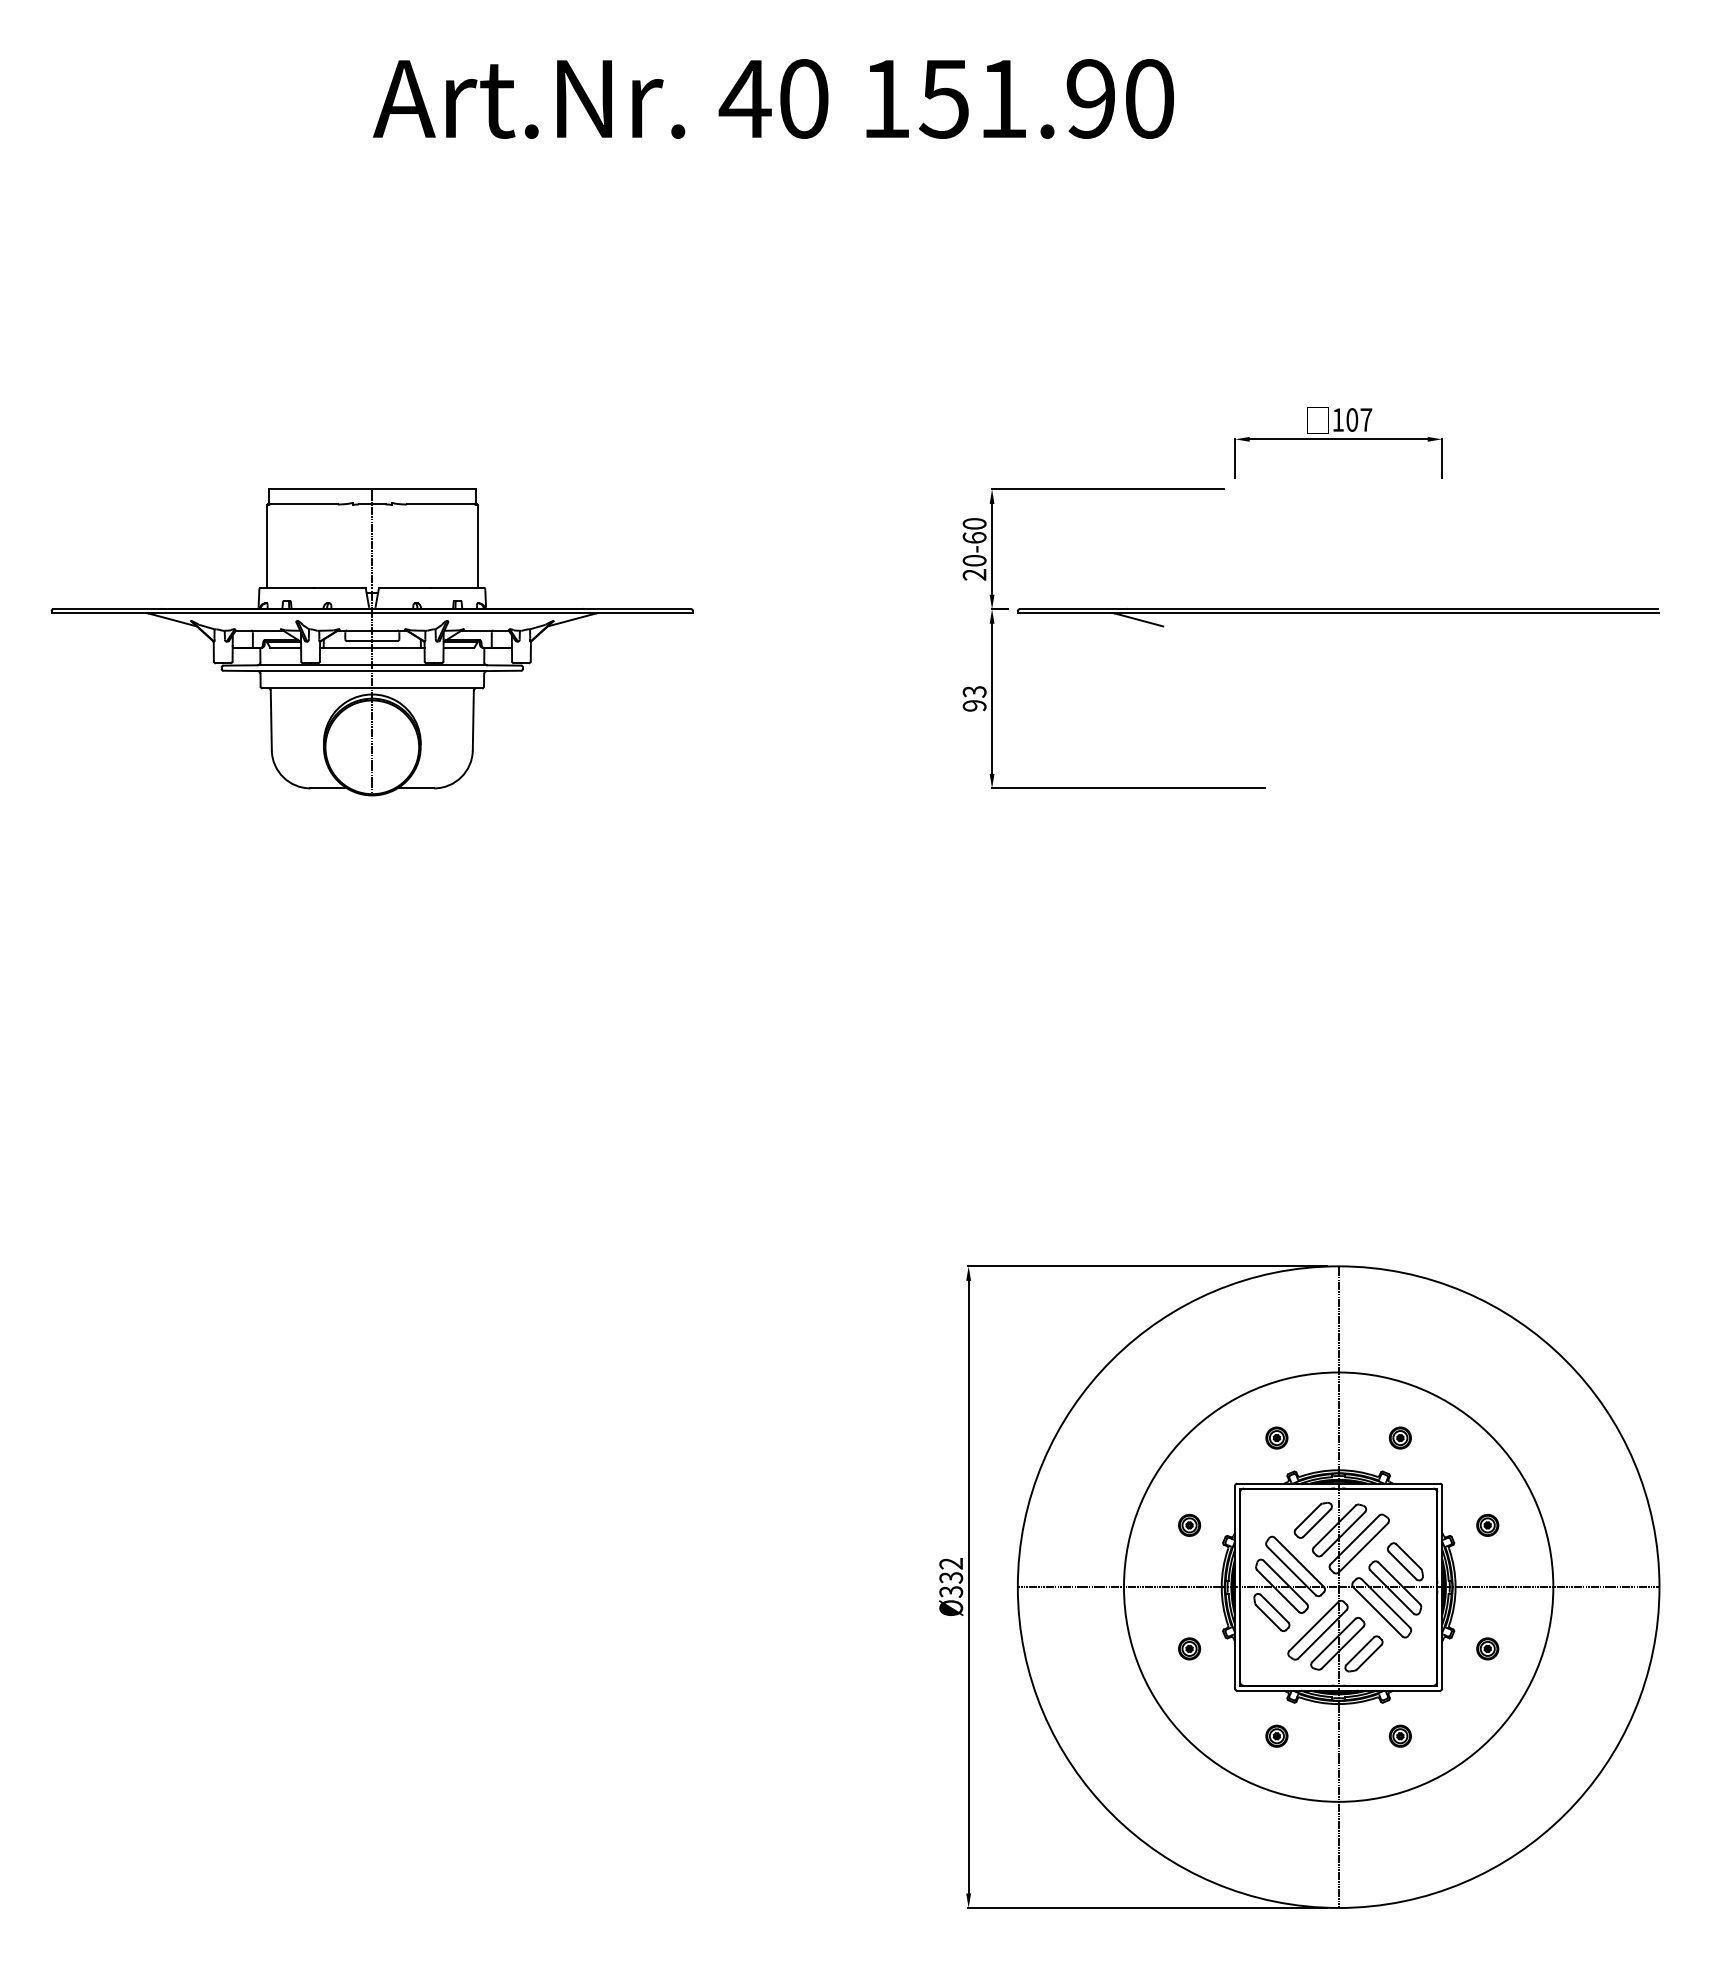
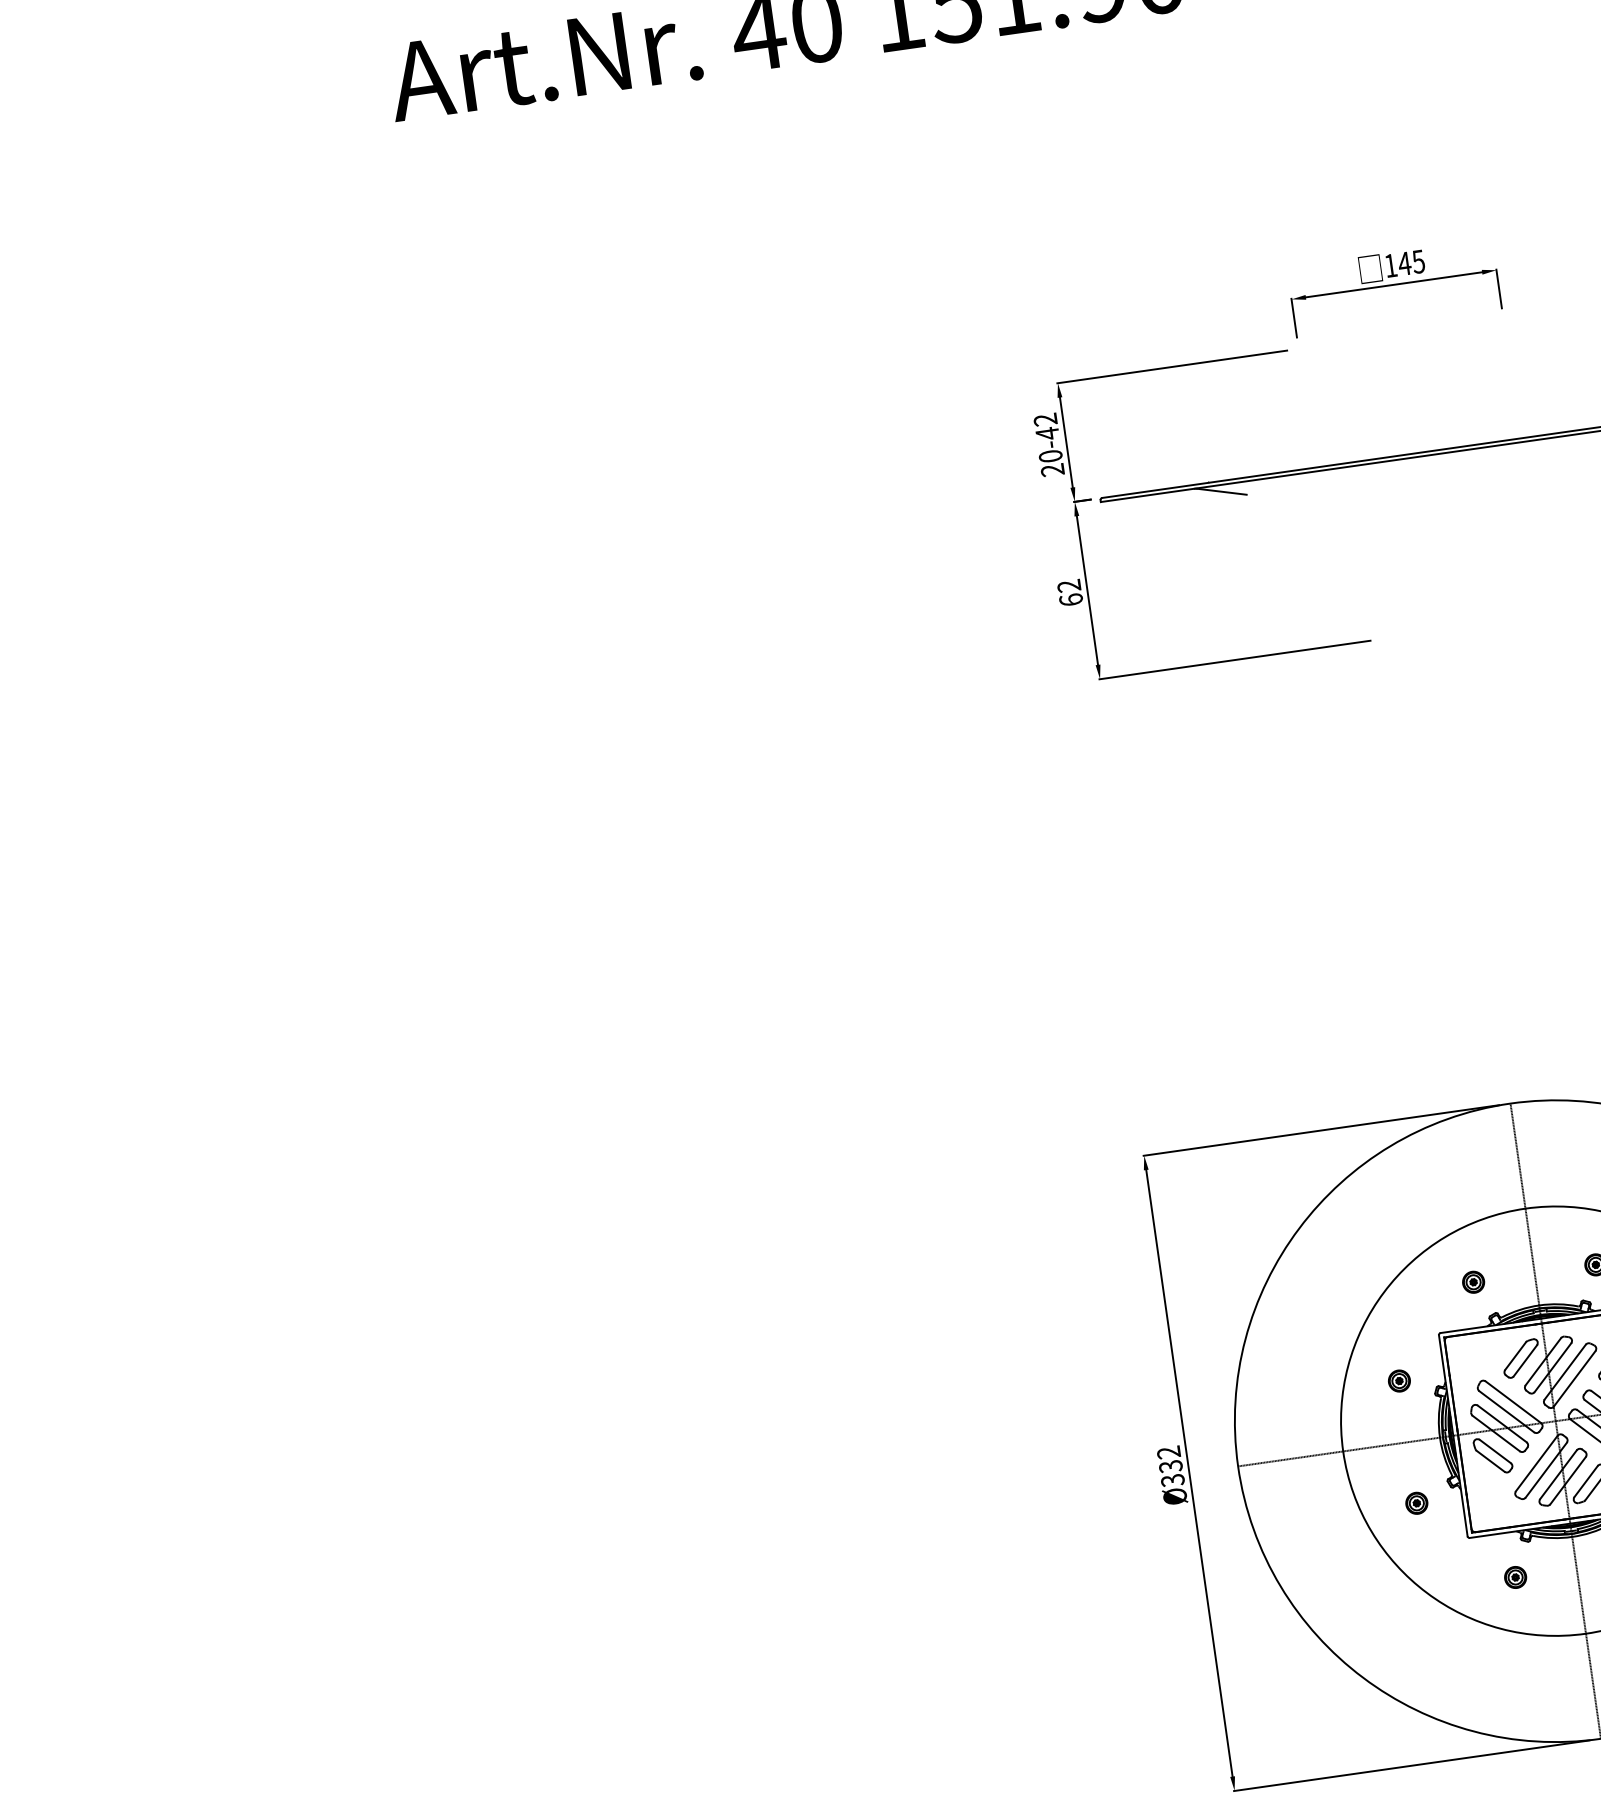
text: (1358, 419) -> (1410, 262), 107 -> 145
text: (974, 531) -> (1046, 427), 20-60 -> 20-42
part: (371, 642) -> (465, 622), removed
text: (974, 698) -> (1070, 592), 93 -> 62

